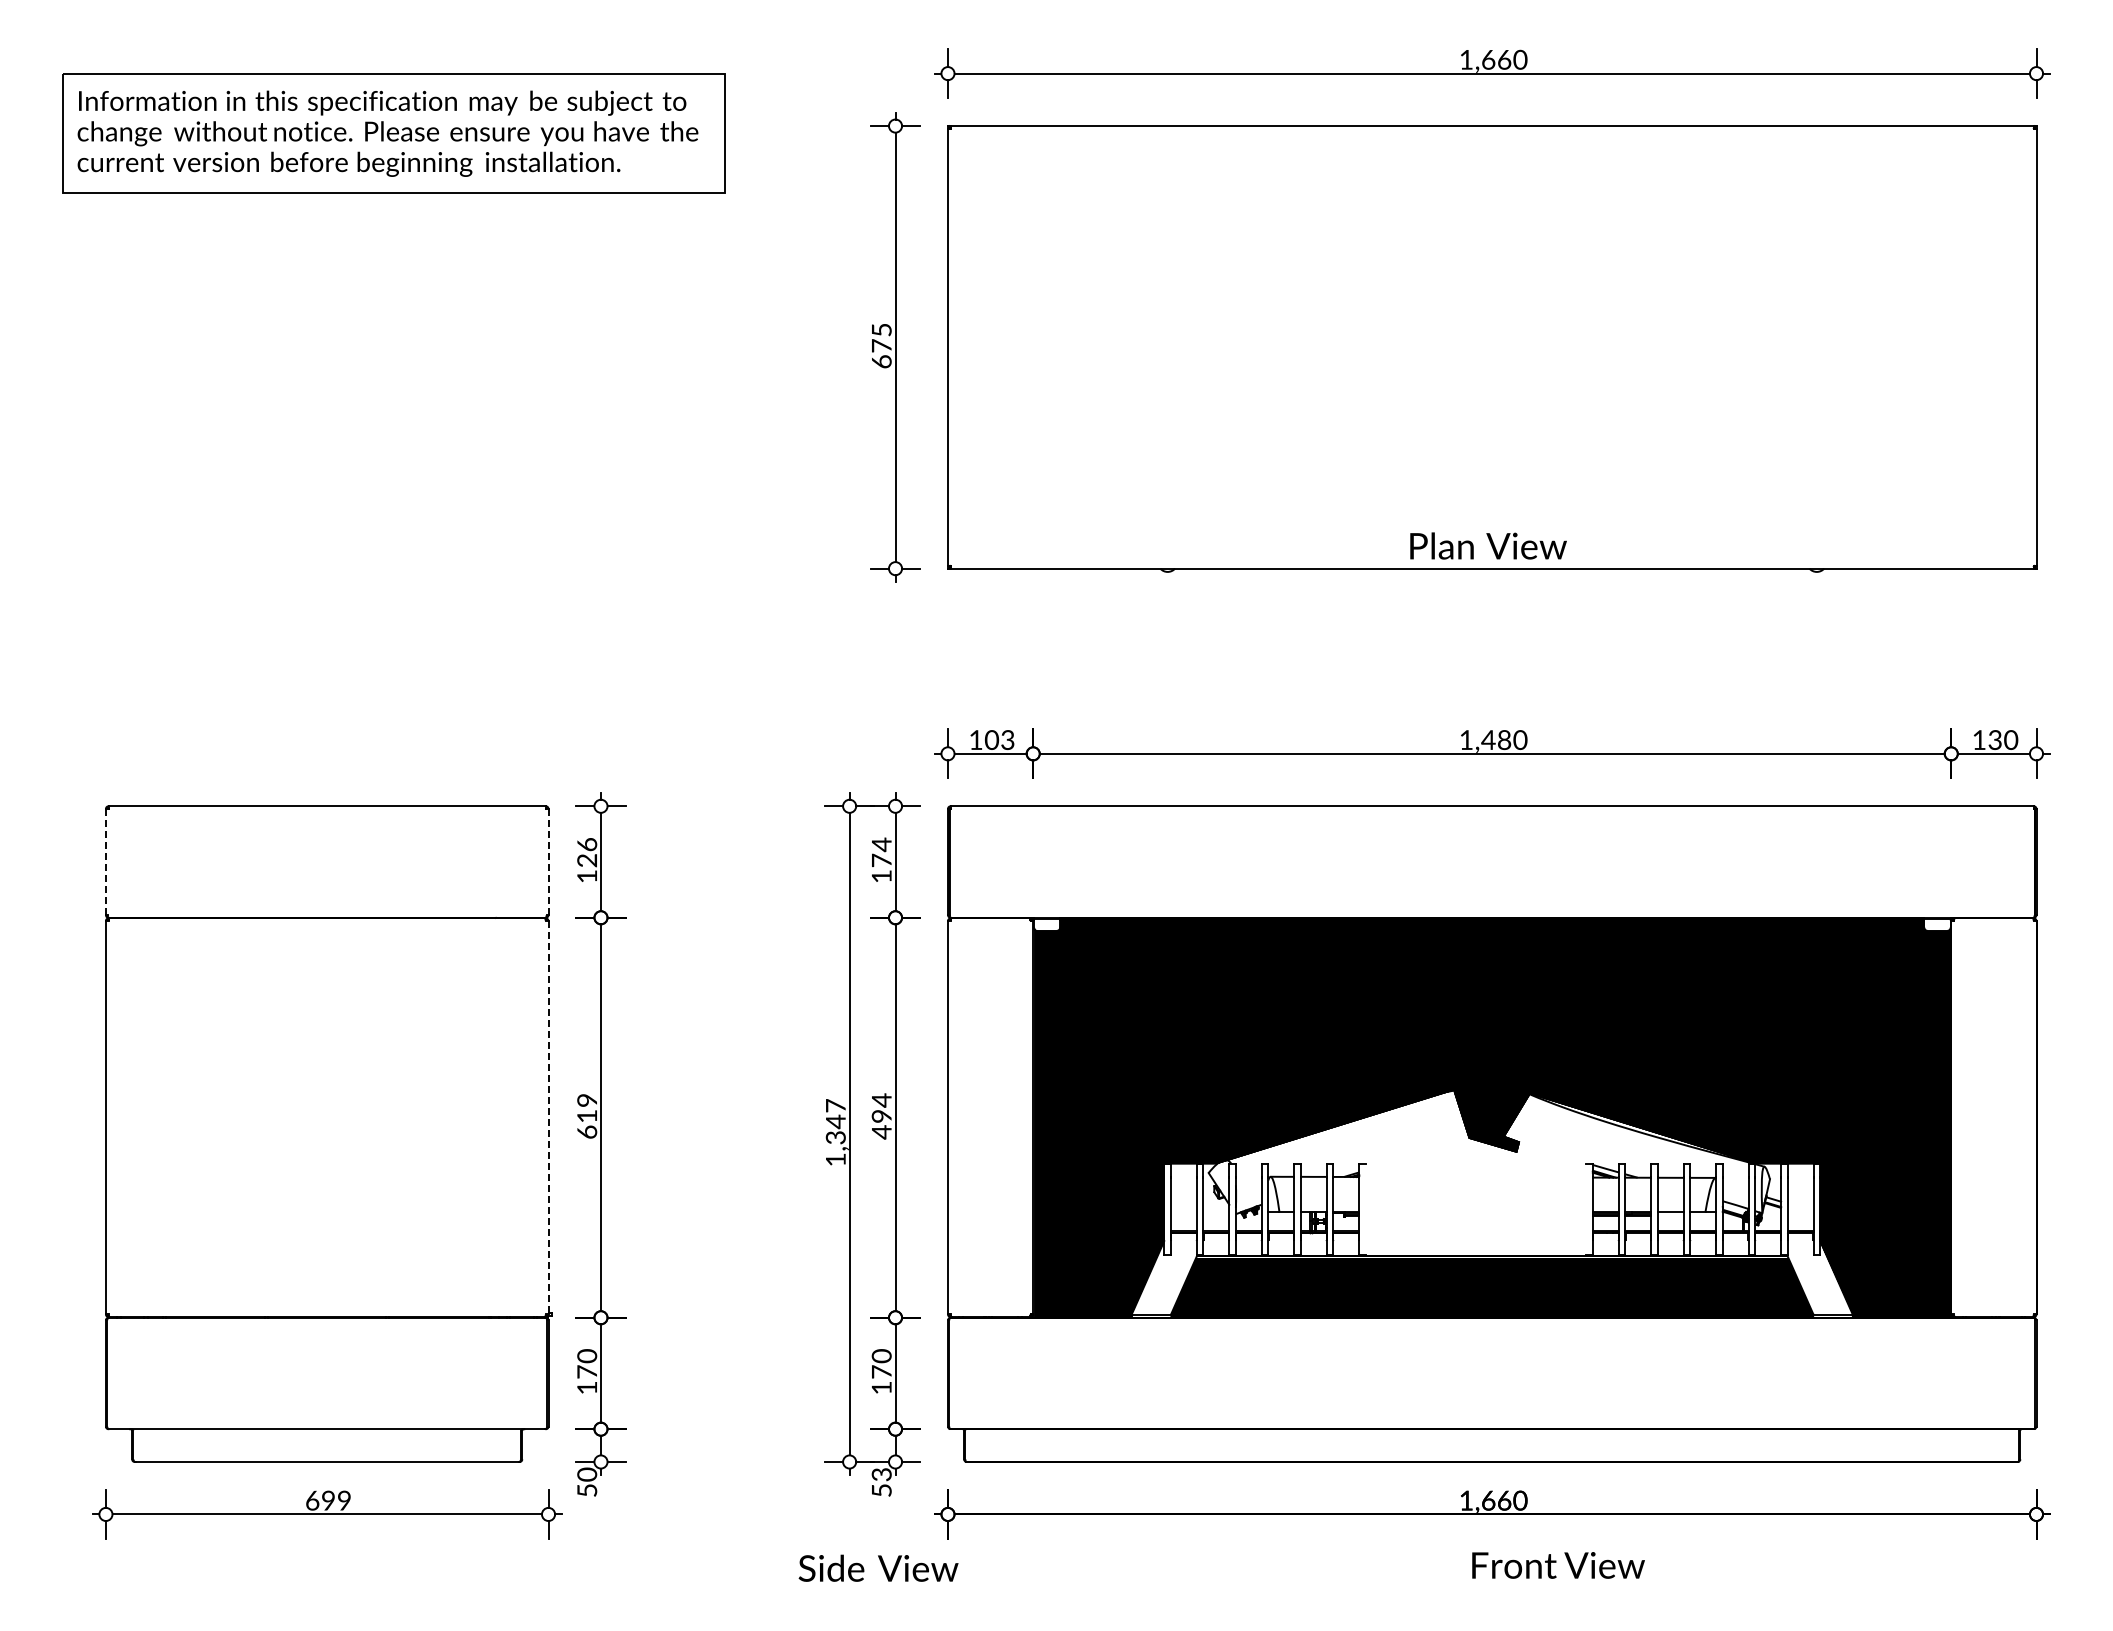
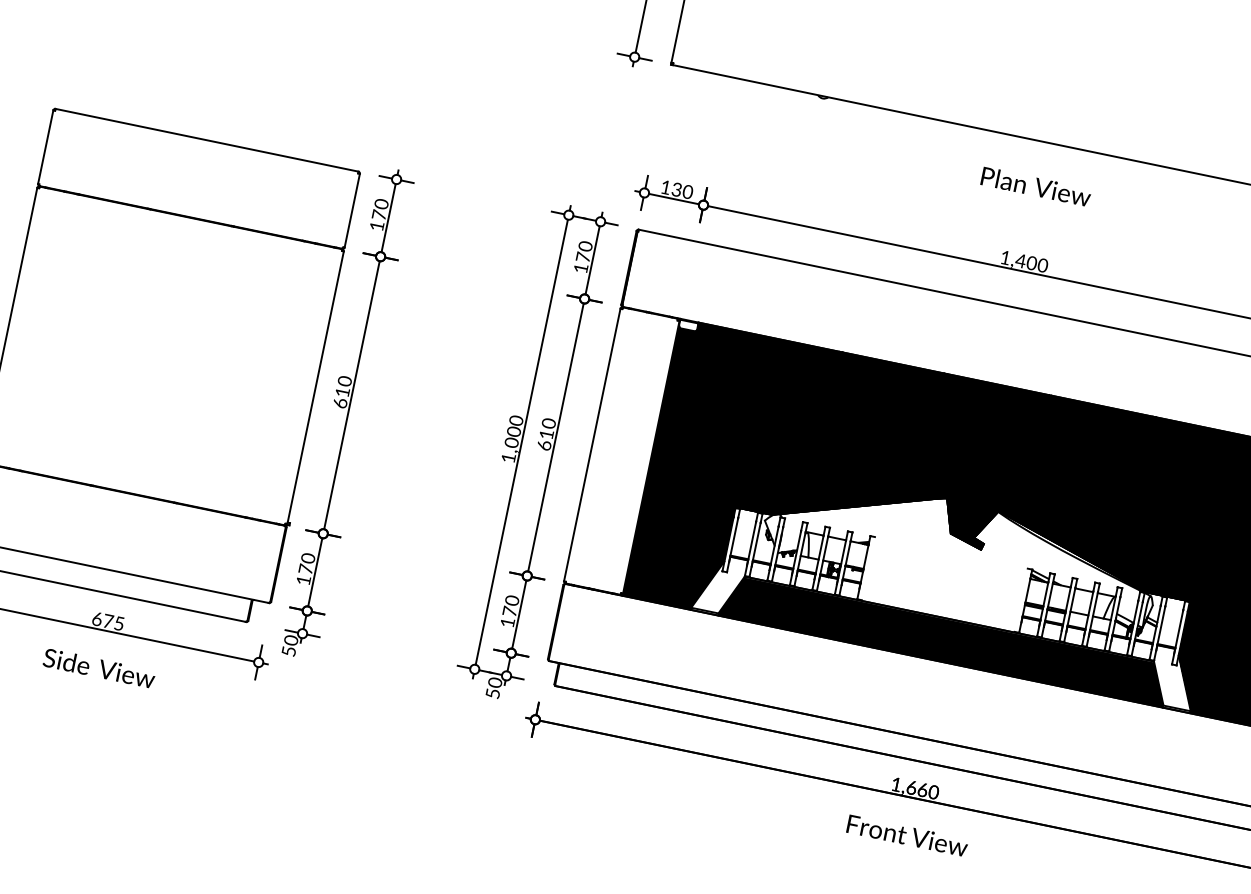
text: (1488, 545) -> (1036, 186), moved
text: (999, 739) -> (682, 190), 103 -> 130
text: (1504, 740) -> (1031, 263), 1,480 -> 1,400
text: (881, 844) -> (585, 246), 174 -> 170
text: (586, 852) -> (379, 209), 126 -> 170
line: (105, 861) -> (45, 146), dashed -> solid
line: (548, 862) -> (352, 210), dashed -> solid
text: (587, 1100) -> (345, 381), 619 -> 610
text: (881, 1116) -> (546, 434), 494 -> 610
line: (548, 1117) -> (315, 387), dashed -> solid
text: (835, 1121) -> (513, 431), 1,347 -> 1,000
text: (881, 1474) -> (495, 682), 53 -> 50
text: (336, 1500) -> (113, 622), 699 -> 675
text: (1558, 1565) -> (907, 835), moved
text: (878, 1567) -> (99, 667), moved

